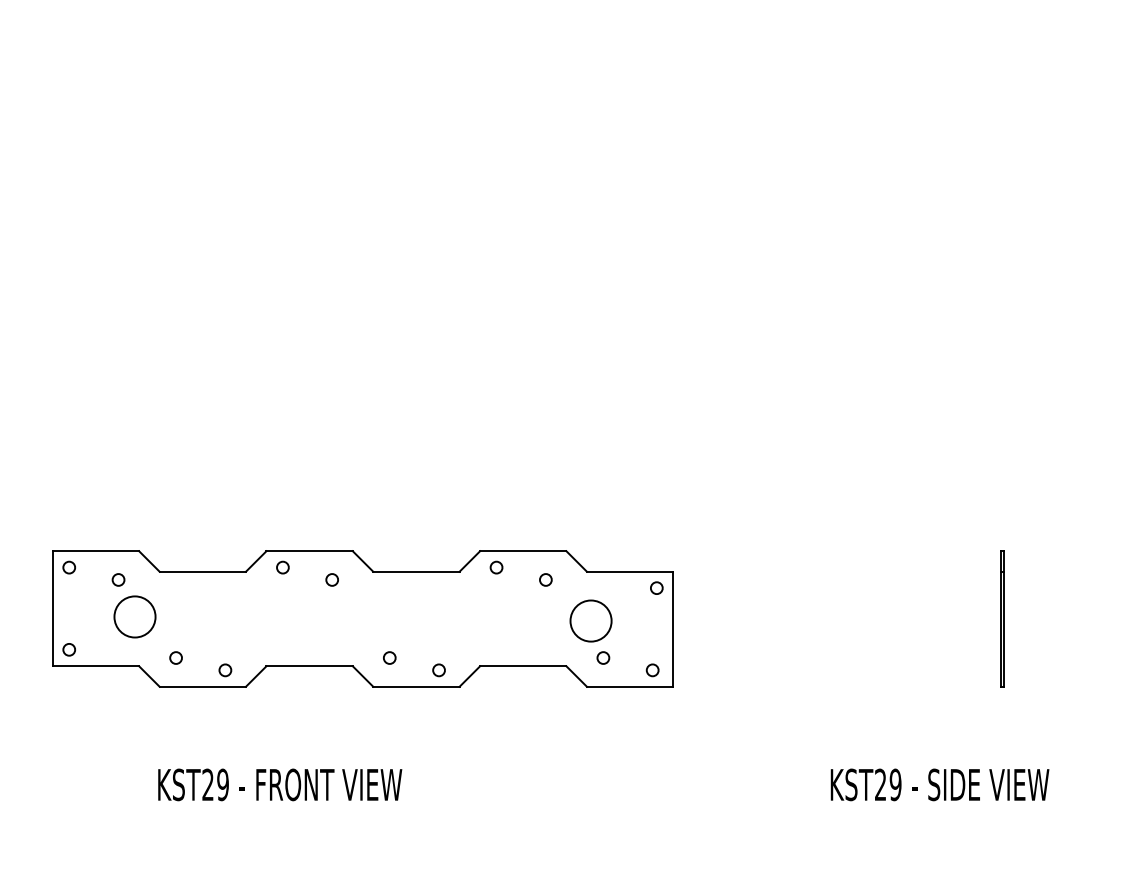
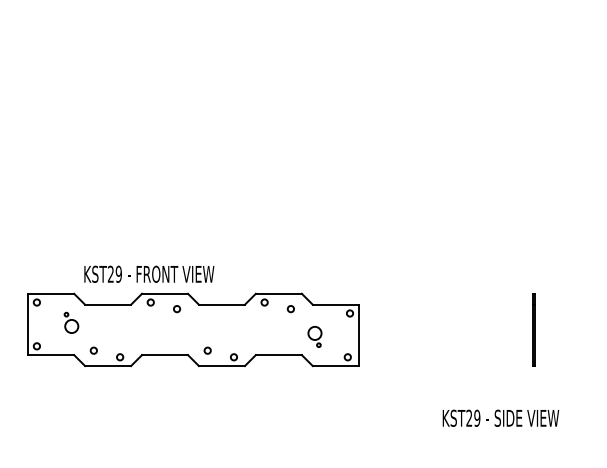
part: (134, 605) -> (71, 322), size x0.6
part: (590, 631) -> (314, 336), size x0.6
text: (280, 783) -> (149, 273), moved

